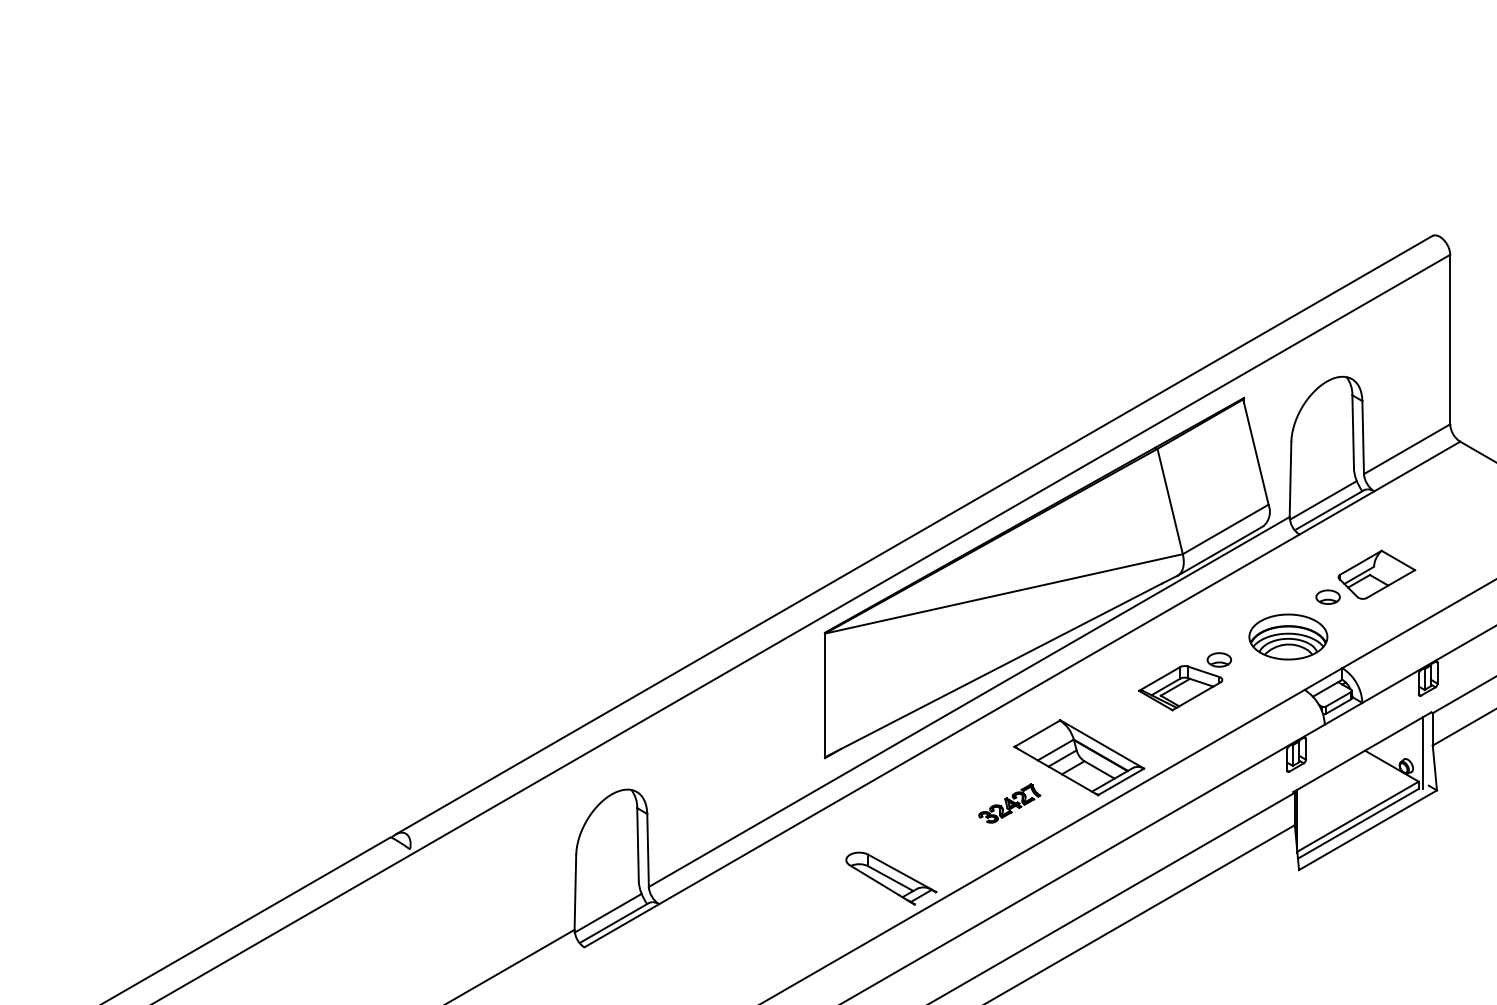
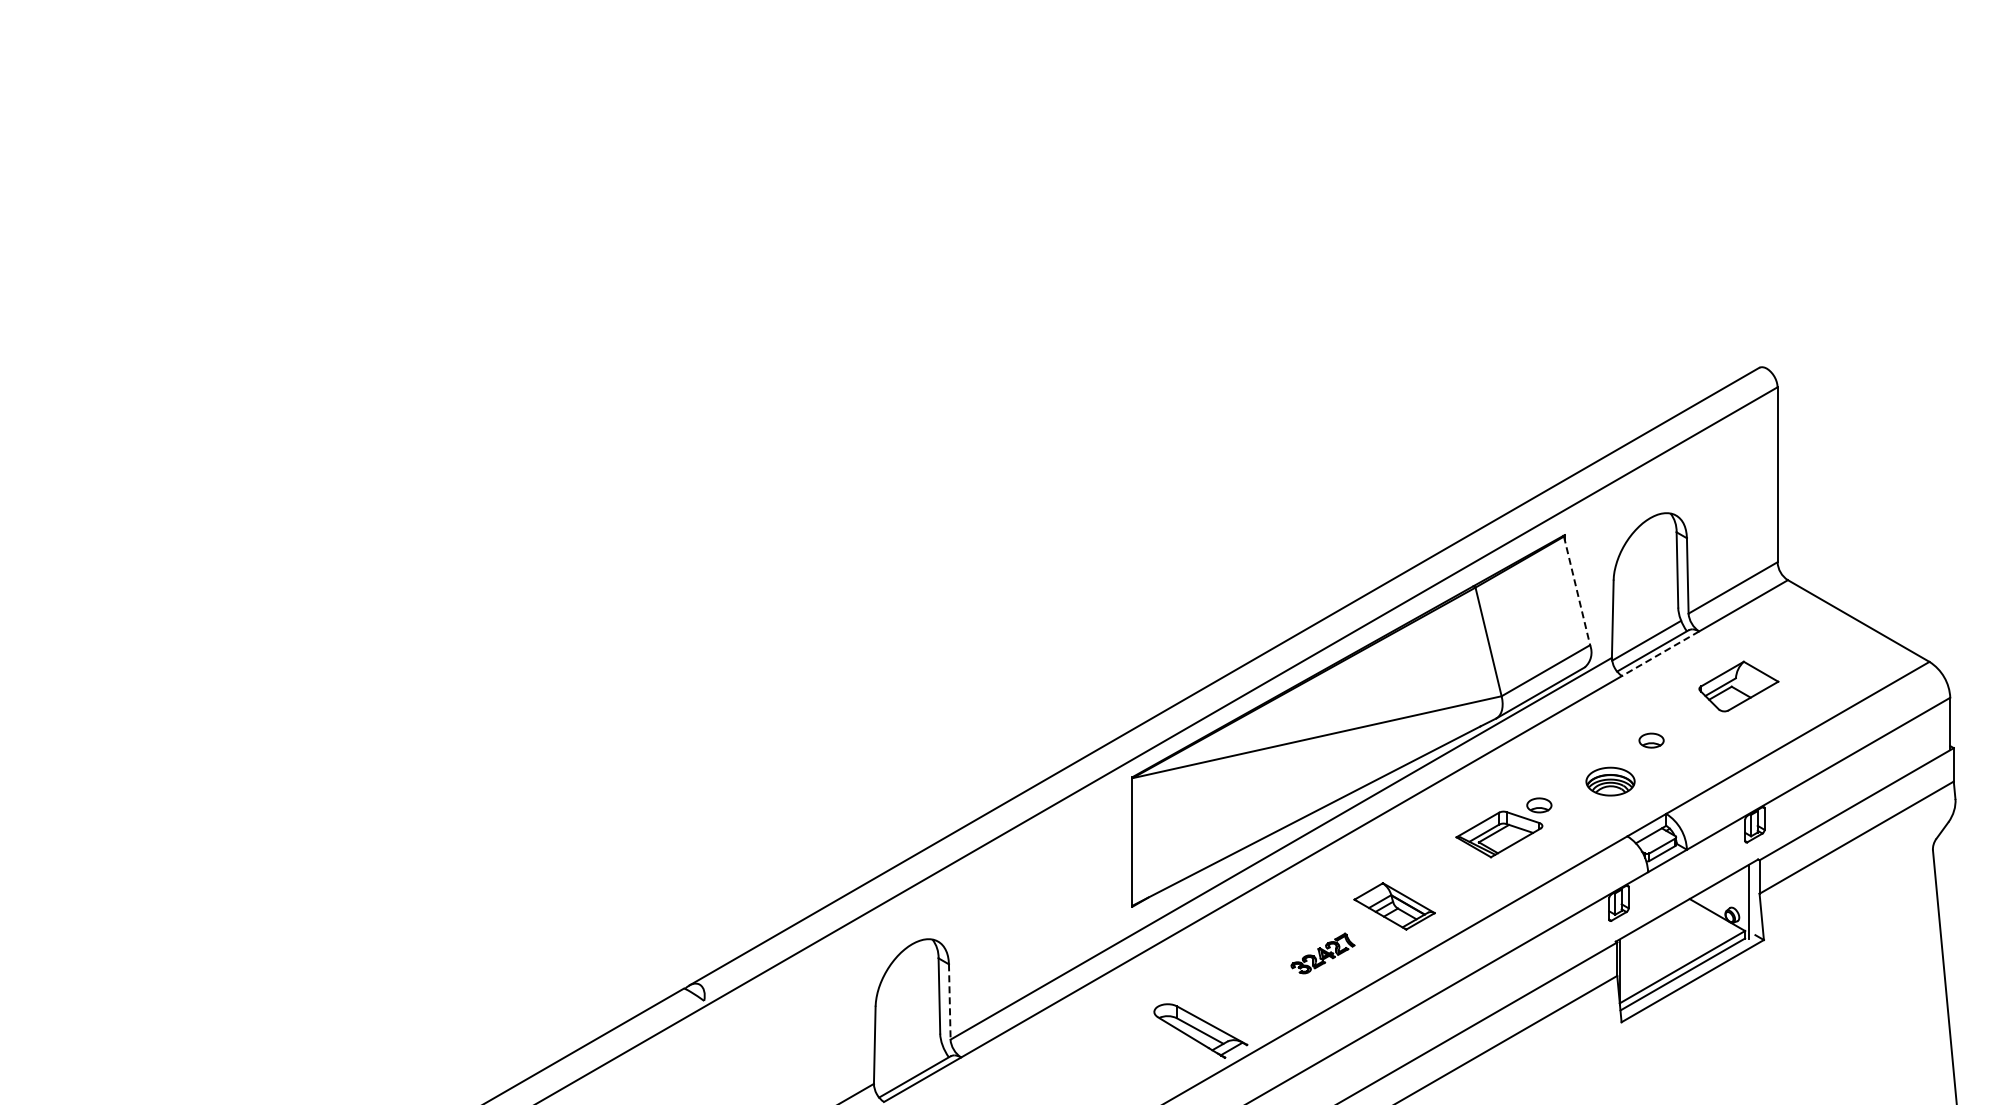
line: (1256, 451) -> (1577, 590), solid -> dashed
line: (1336, 512) -> (1660, 653), solid -> dashed
part: (1376, 574) -> (1738, 686), moved
part: (1288, 636) -> (1610, 781), size x0.6
part: (1079, 757) -> (1394, 906), size x0.6
line: (647, 849) -> (949, 1001), solid -> dashed
line: (608, 912) -> (908, 1066), removed

